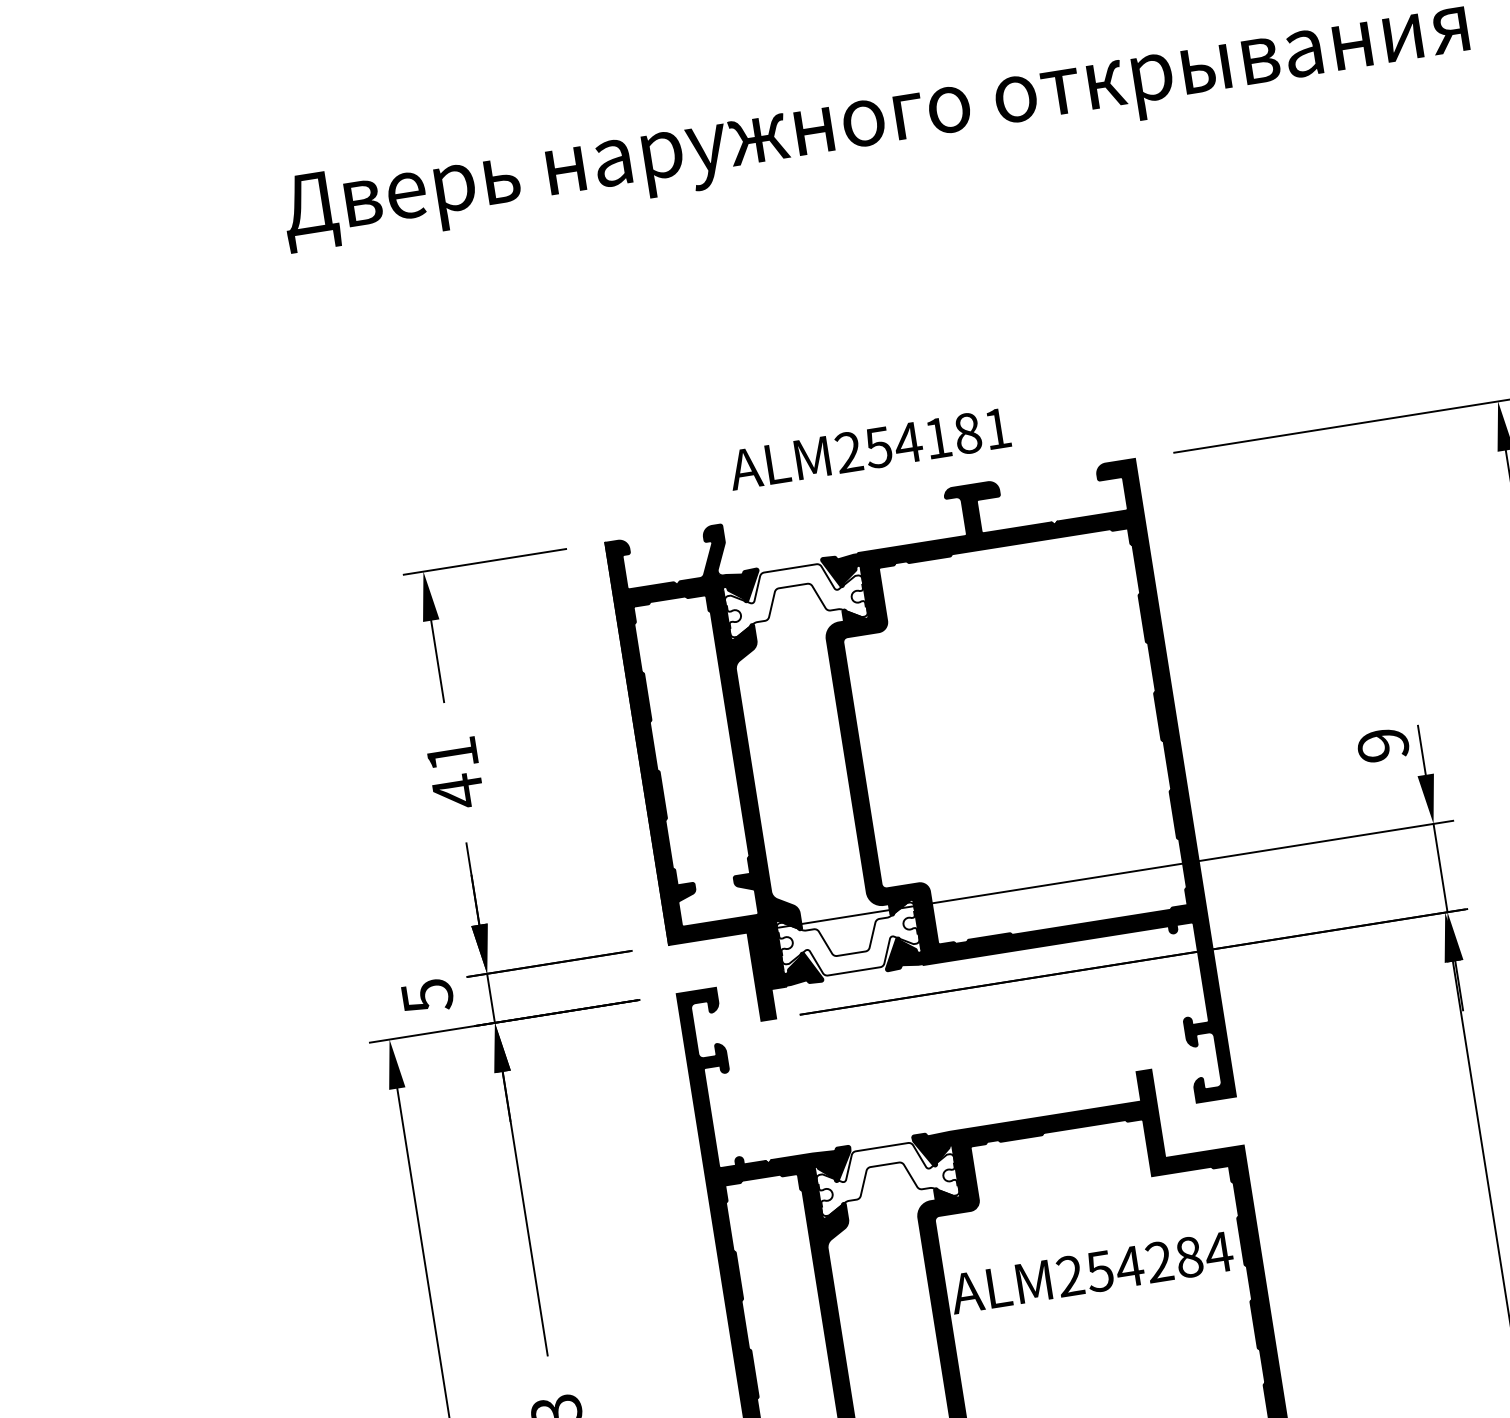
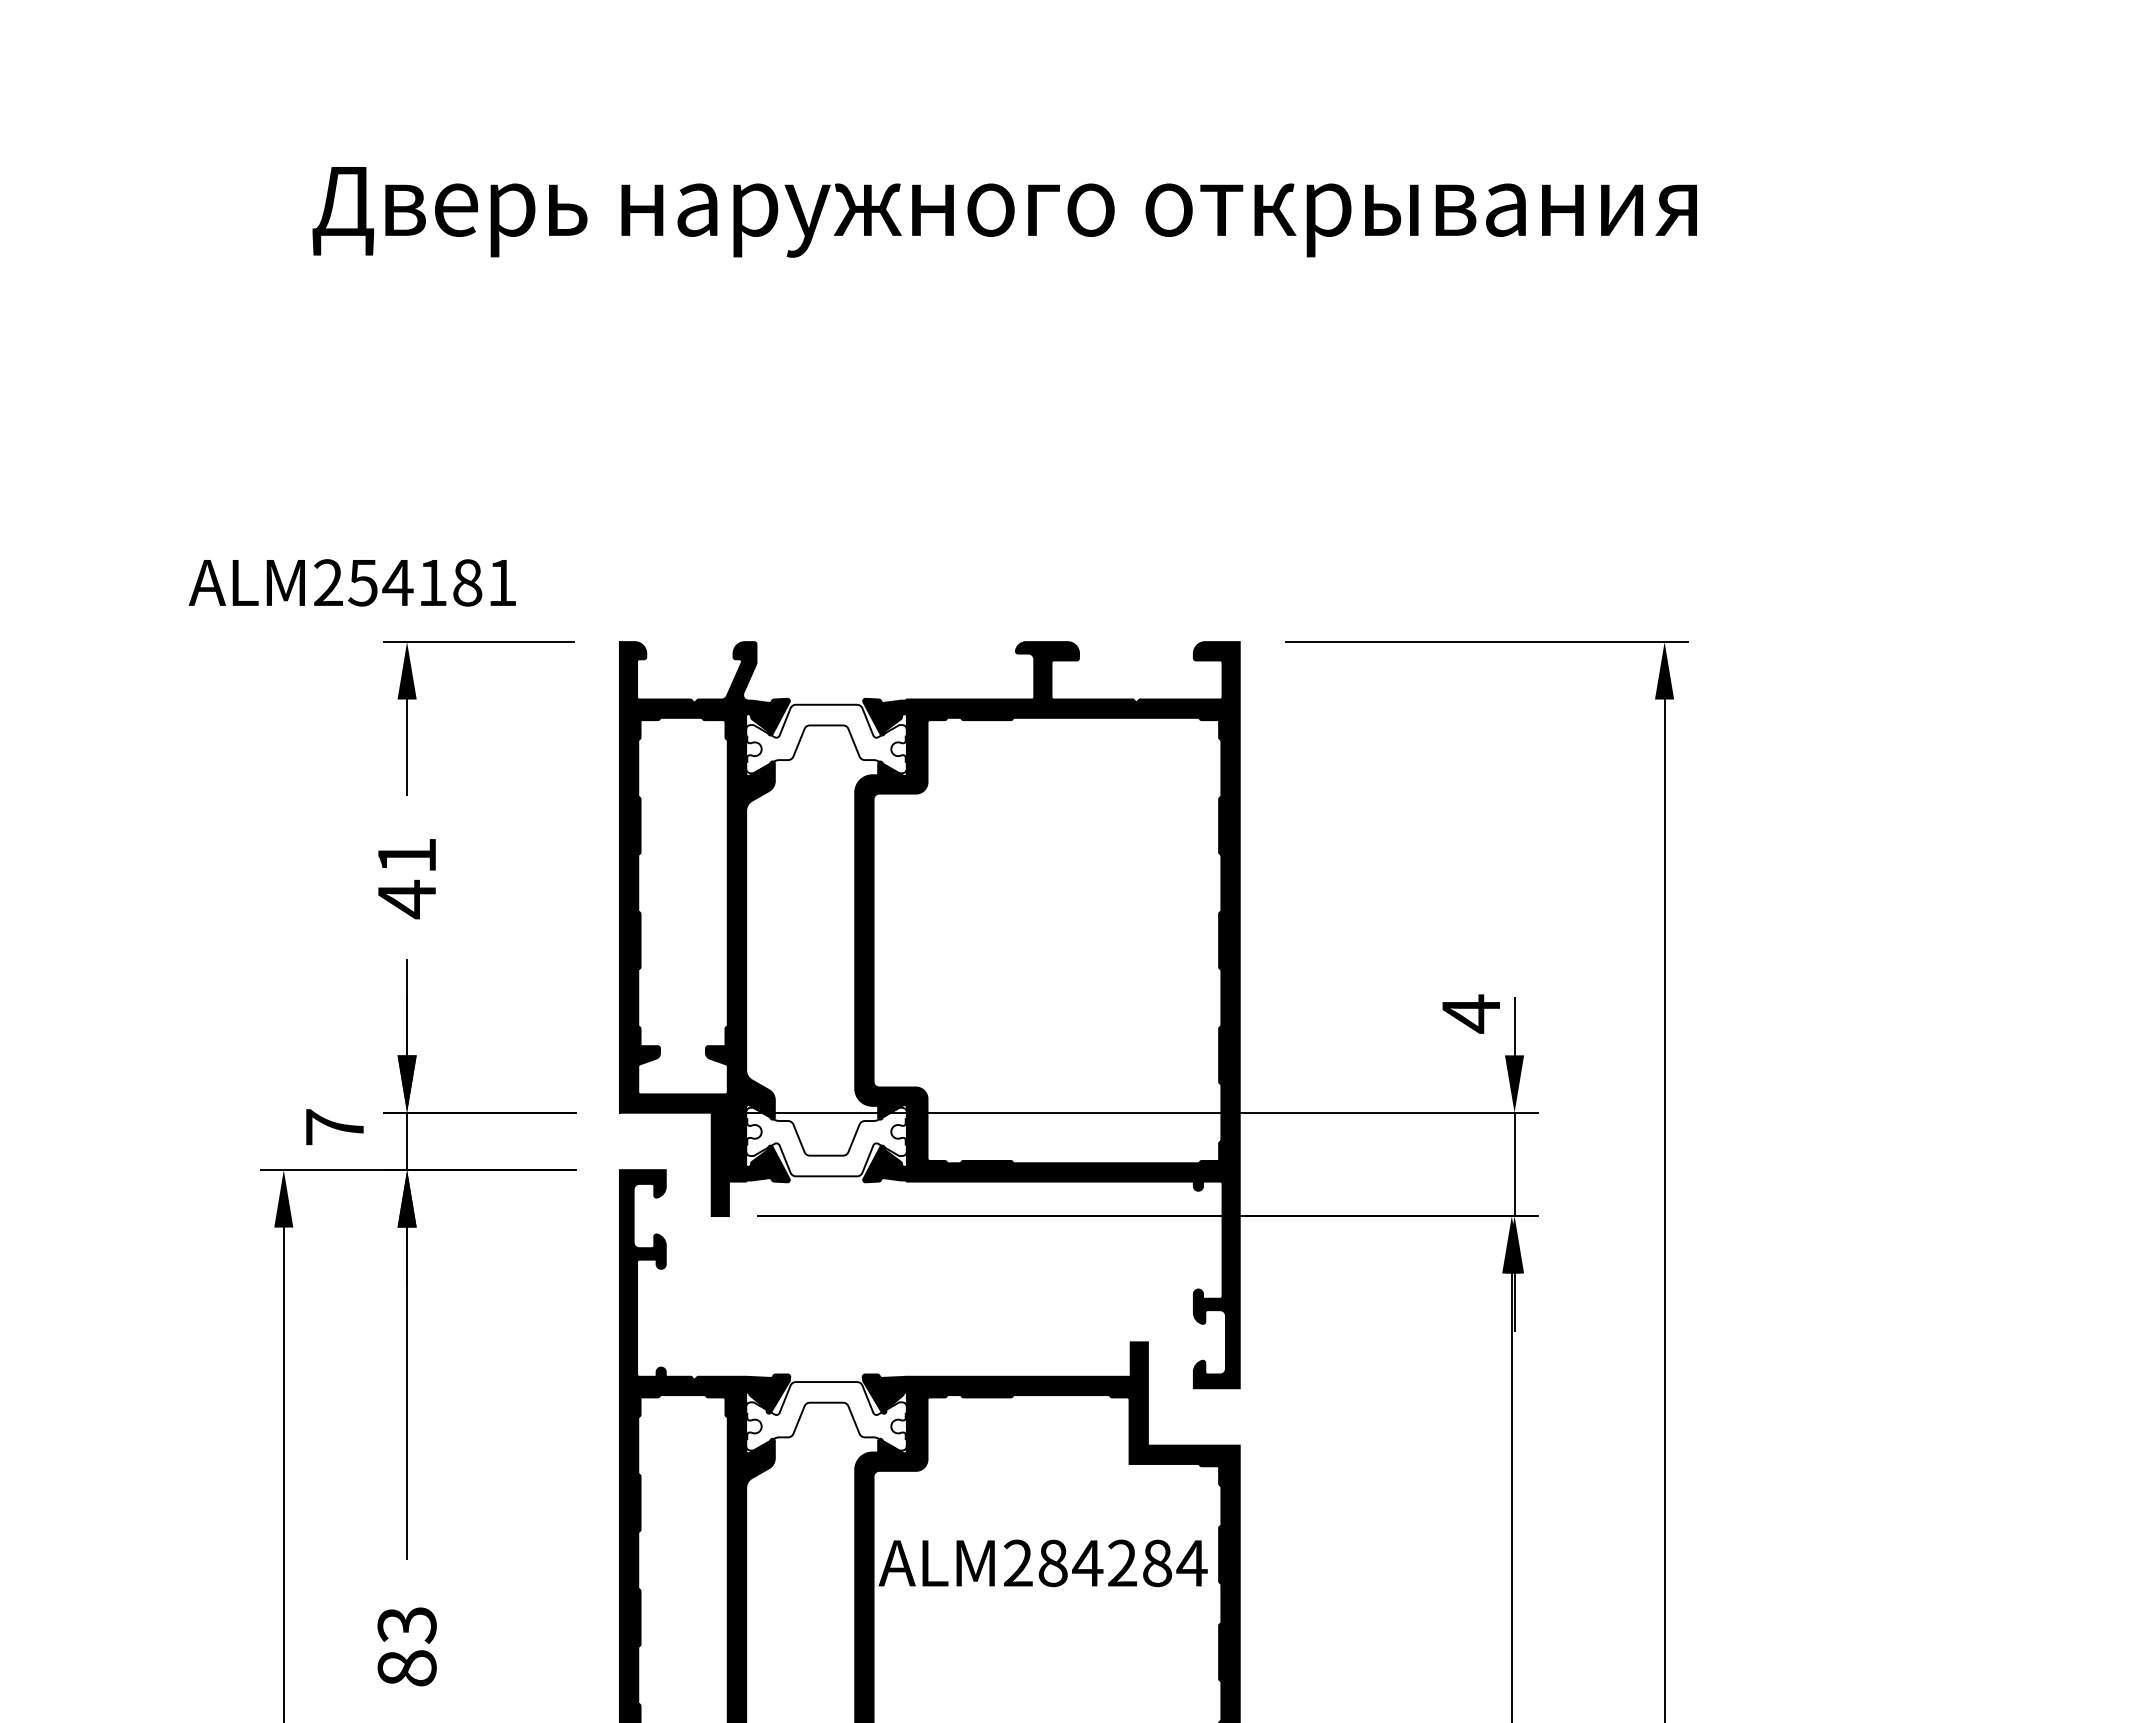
text: (868, 448) -> (351, 582), moved
text: (1382, 745) -> (1470, 1013), 9 -> 4
text: (427, 996) -> (335, 1127), 5 -> 7
text: (1099, 1271) -> (1052, 1563), ALM254284 -> ALM284284

